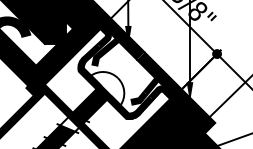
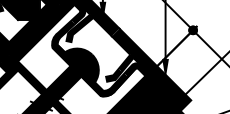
fill: (107, 88) -> (81, 65), added
fill: (69, 124) -> (43, 101), added

